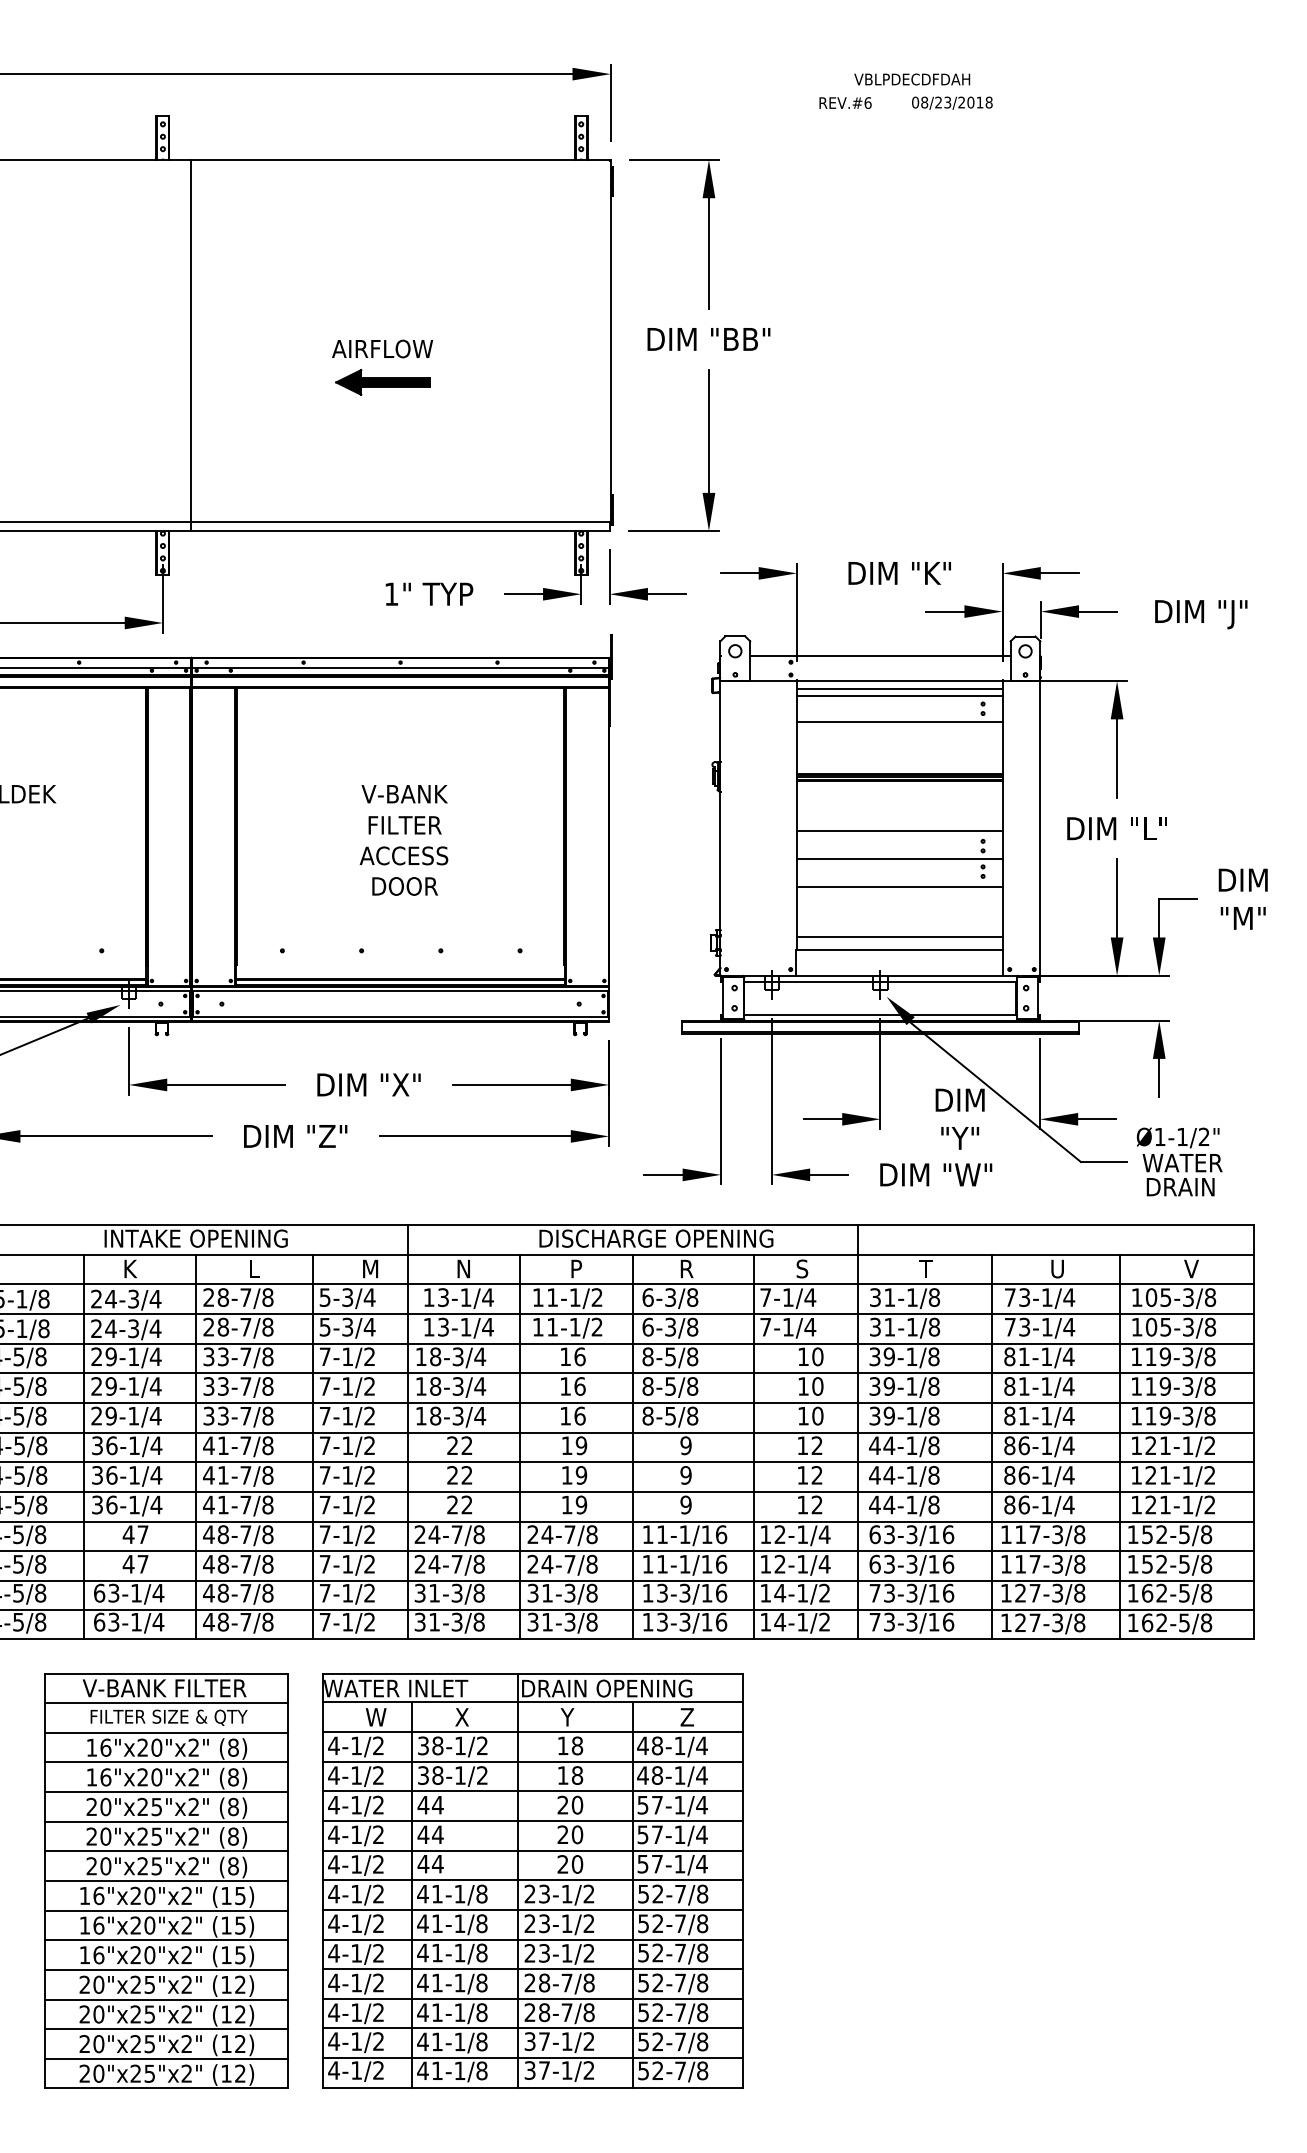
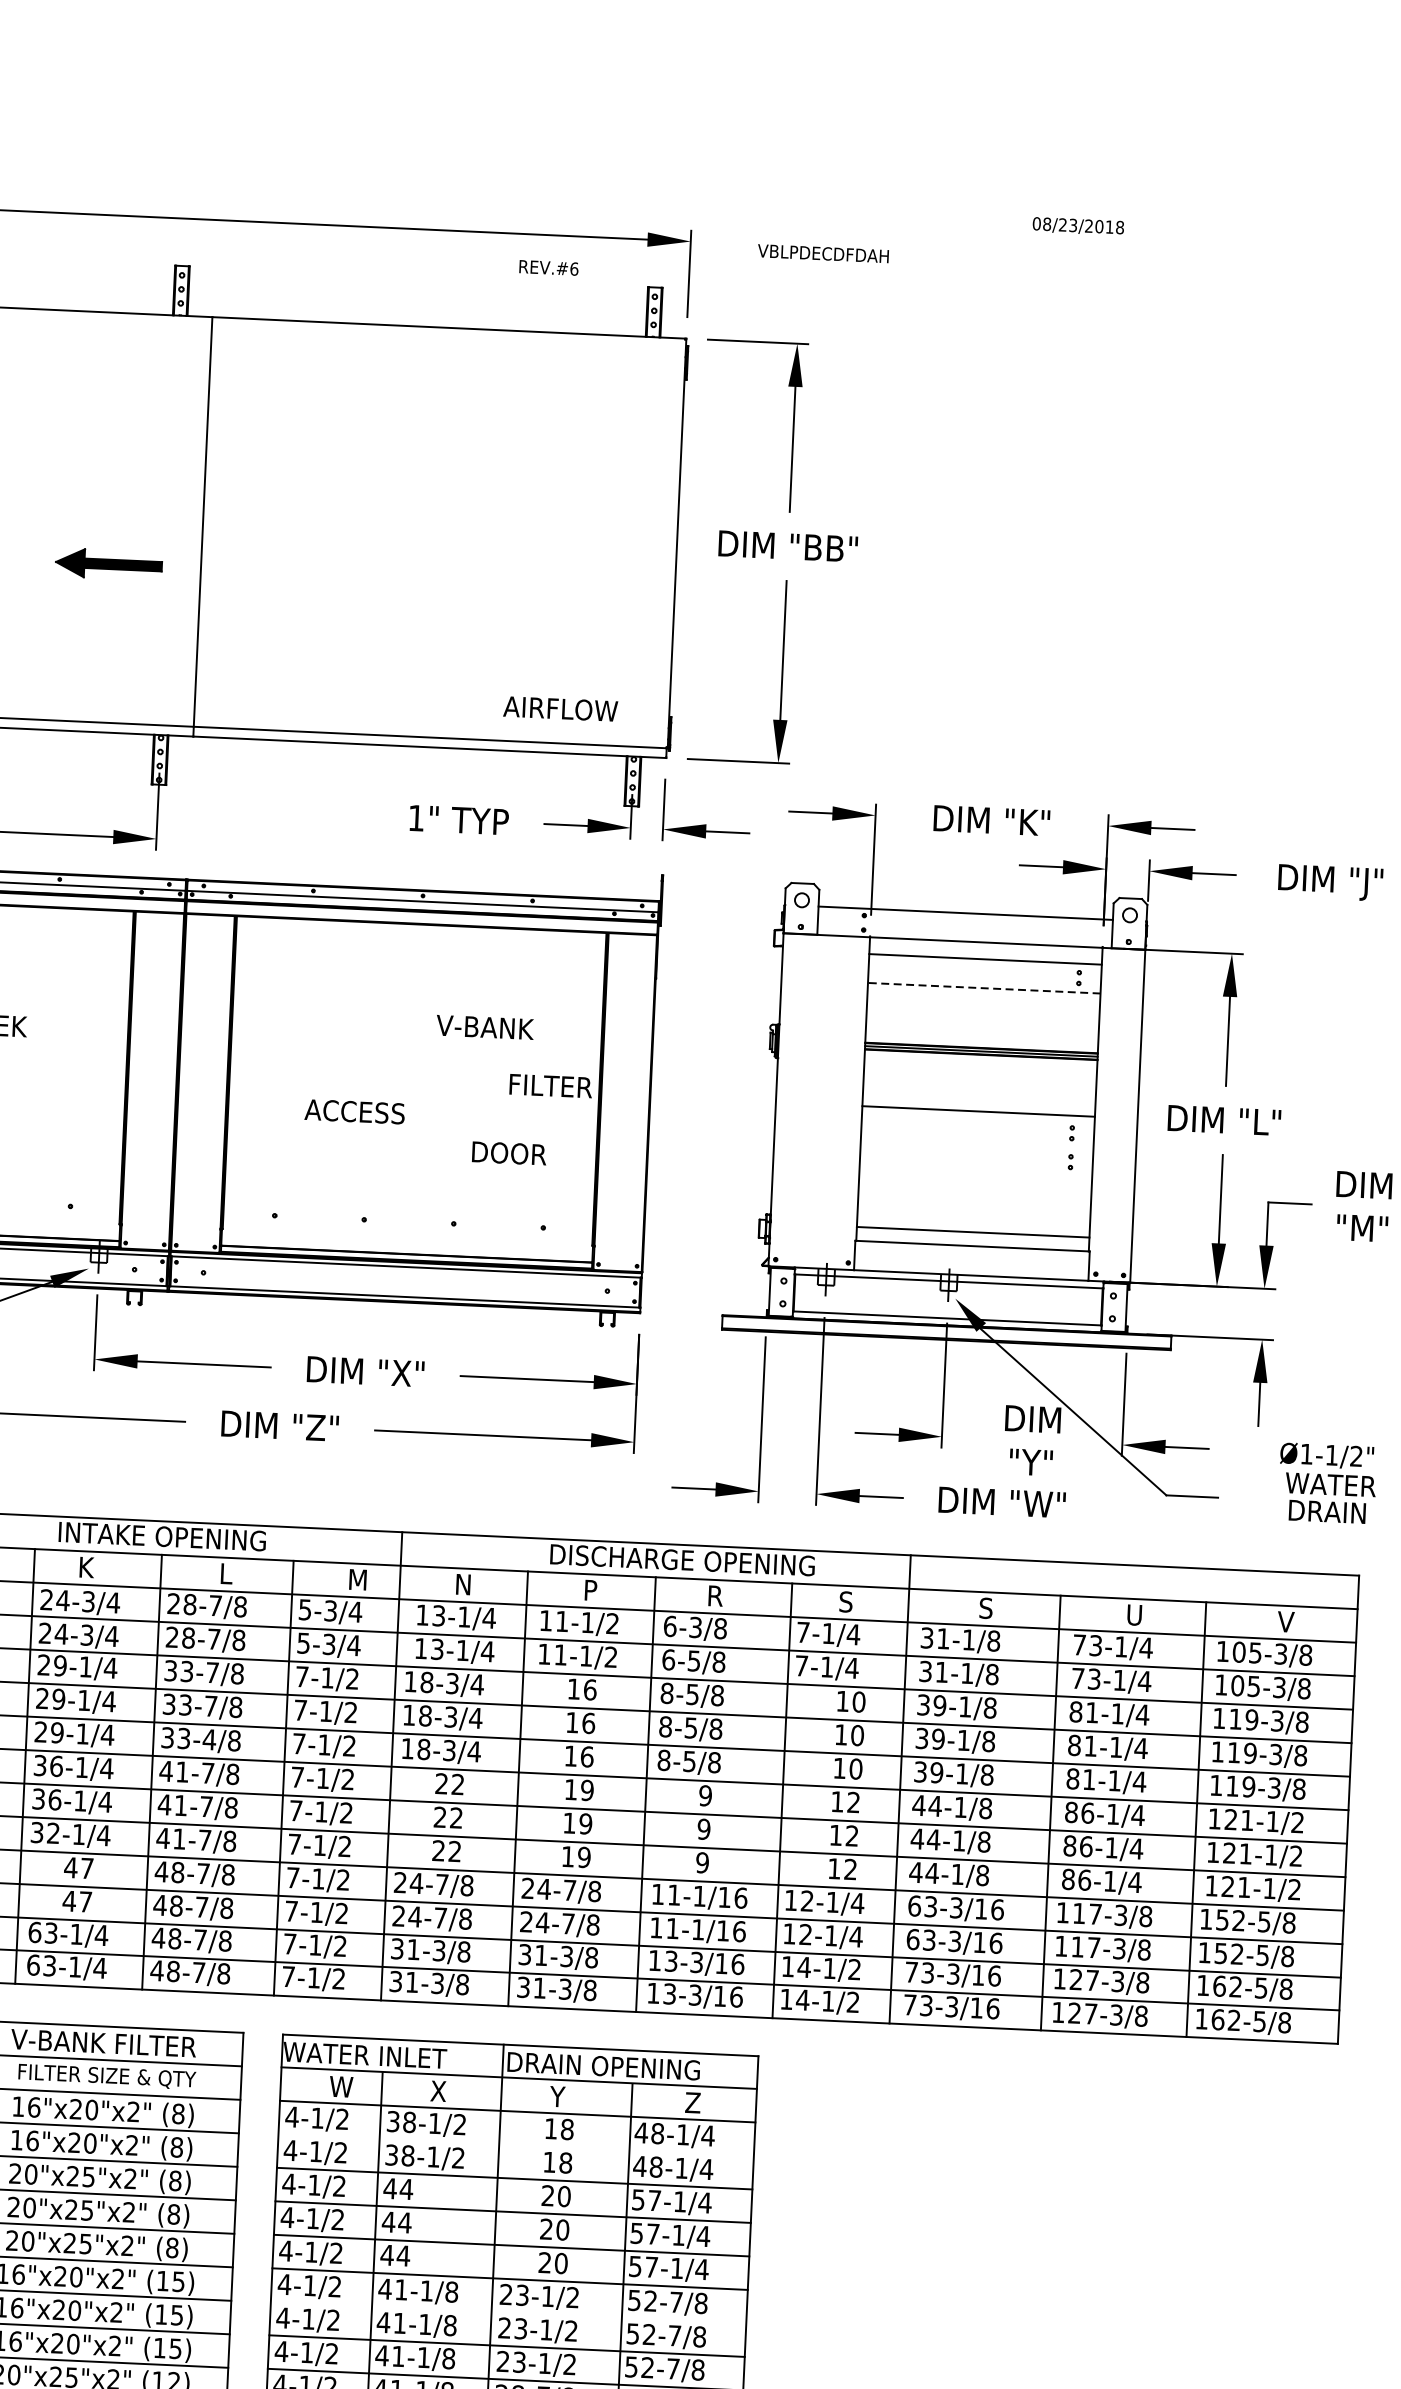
text: (912, 79) -> (823, 253), moved
text: (845, 102) -> (548, 267), moved
text: (952, 102) -> (1078, 225), moved
text: (382, 348) -> (560, 708), moved
part: (382, 382) -> (108, 564), moved
line: (899, 688) -> (985, 950), removed
line: (899, 721) -> (983, 988), solid -> dashed
text: (404, 794) -> (484, 1027), moved
text: (404, 825) -> (550, 1086), moved
text: (403, 855) -> (354, 1111), moved
line: (899, 858) -> (976, 1143), removed
text: (404, 886) -> (508, 1153), moved
line: (899, 887) -> (975, 1175), removed
text: (1179, 1161) -> (1327, 1482), moved
text: (925, 1268) -> (985, 1607), T -> S
text: (670, 1326) -> (694, 1660), 6-3/8 -> 6-5/8
text: (245, 1416) -> (209, 1740), 33-7/8 -> 33-4/8
text: (111, 1504) -> (53, 1832), 36-1/4 -> 32-1/4
line: (532, 1761) -> (515, 2144), removed
line: (532, 1909) -> (508, 2312), removed

